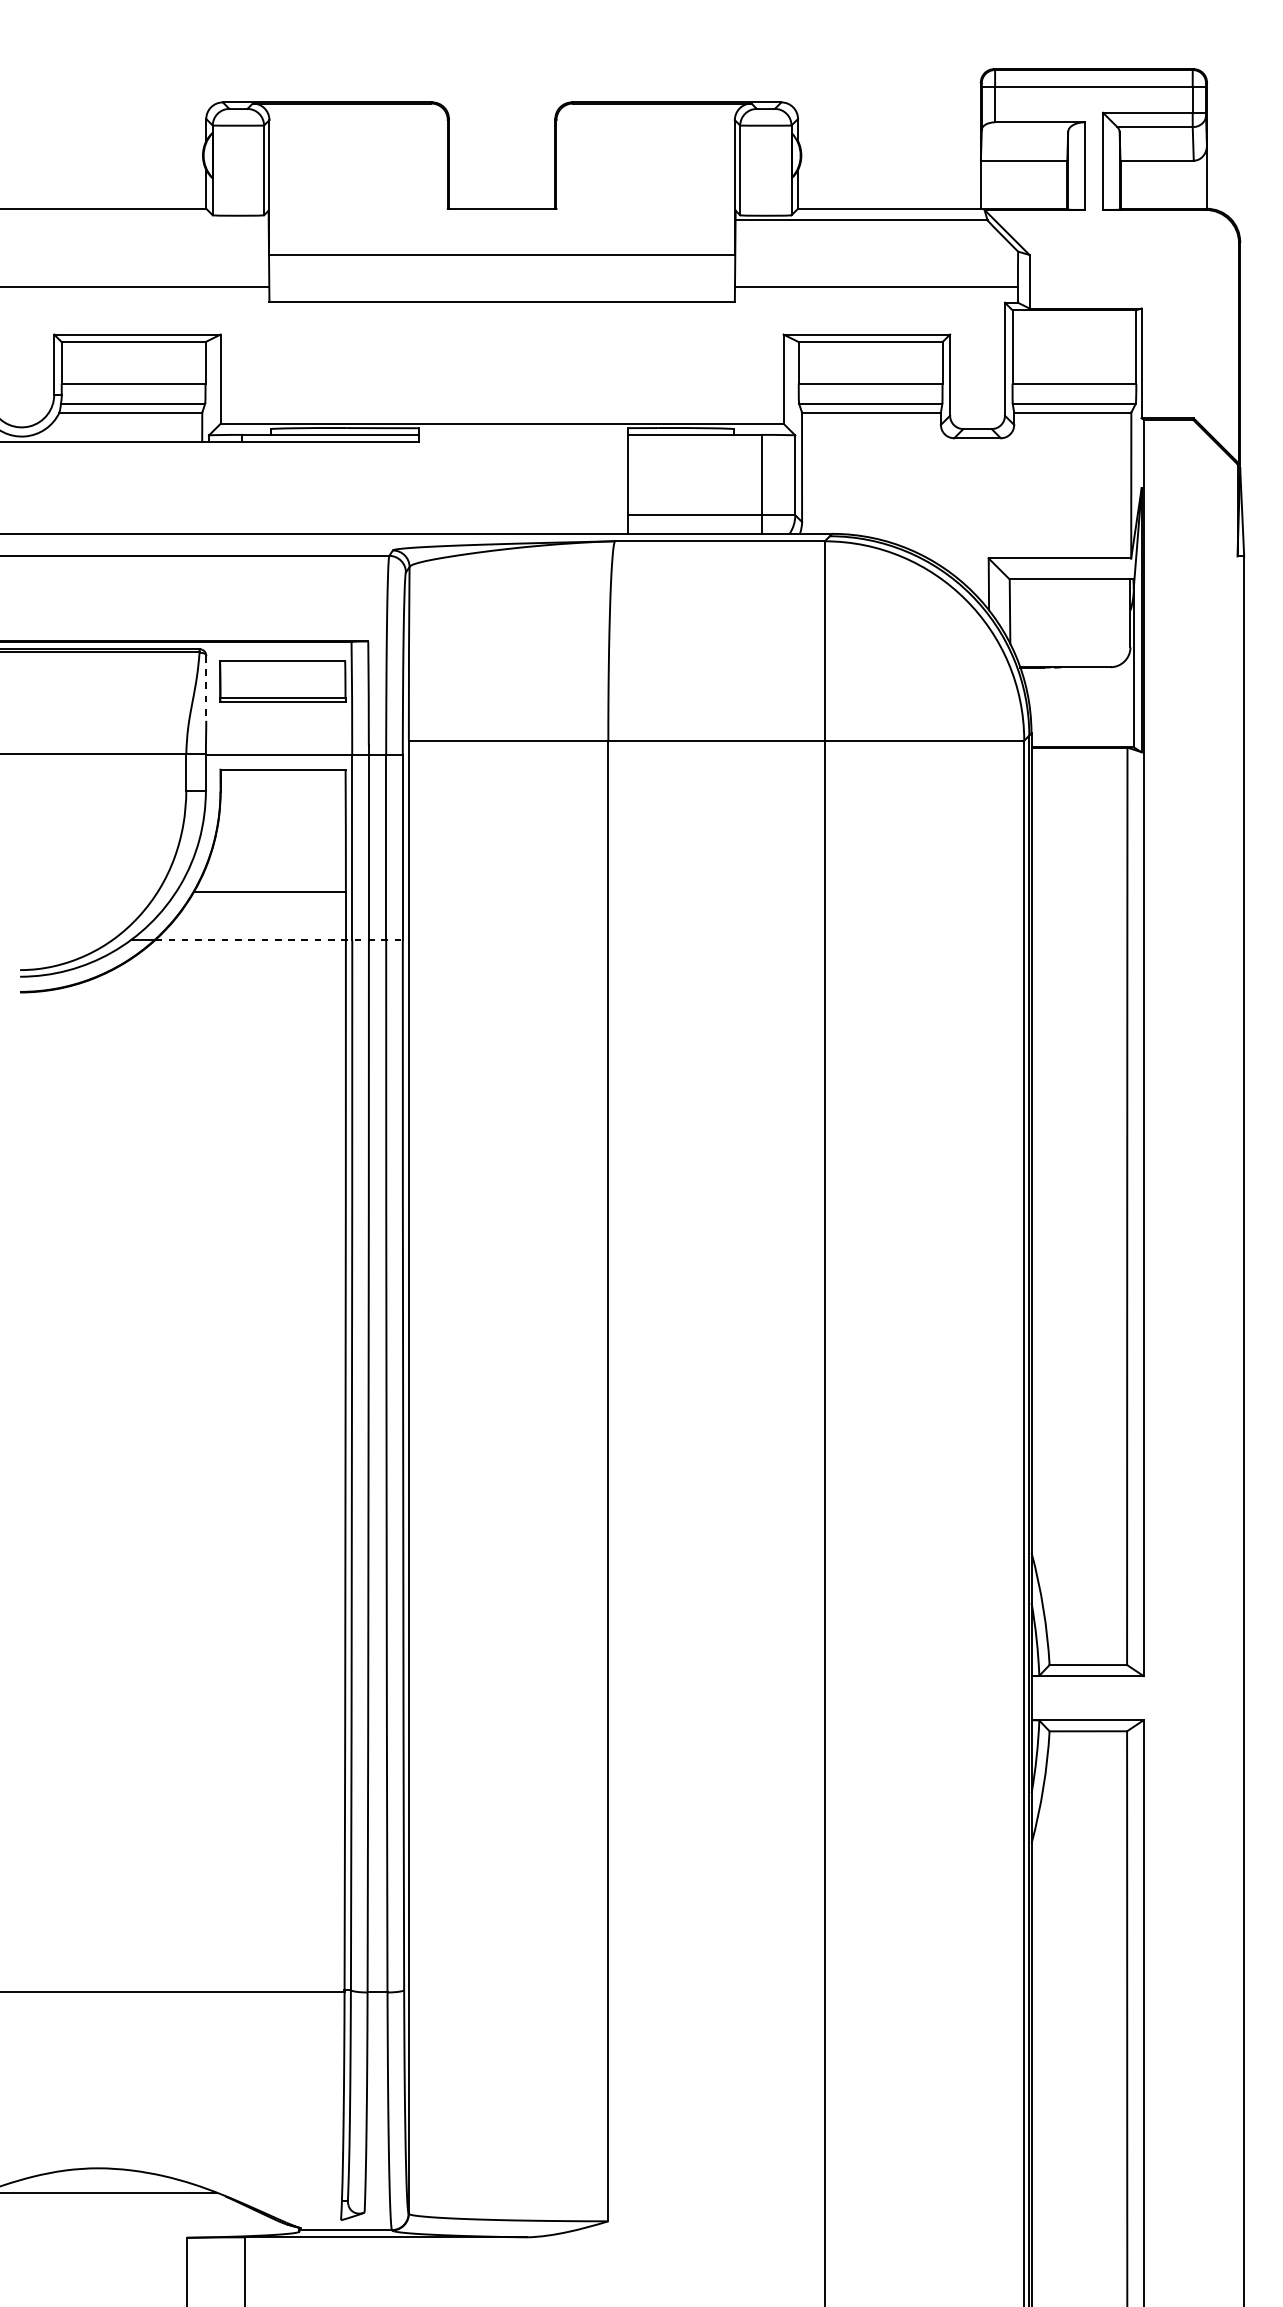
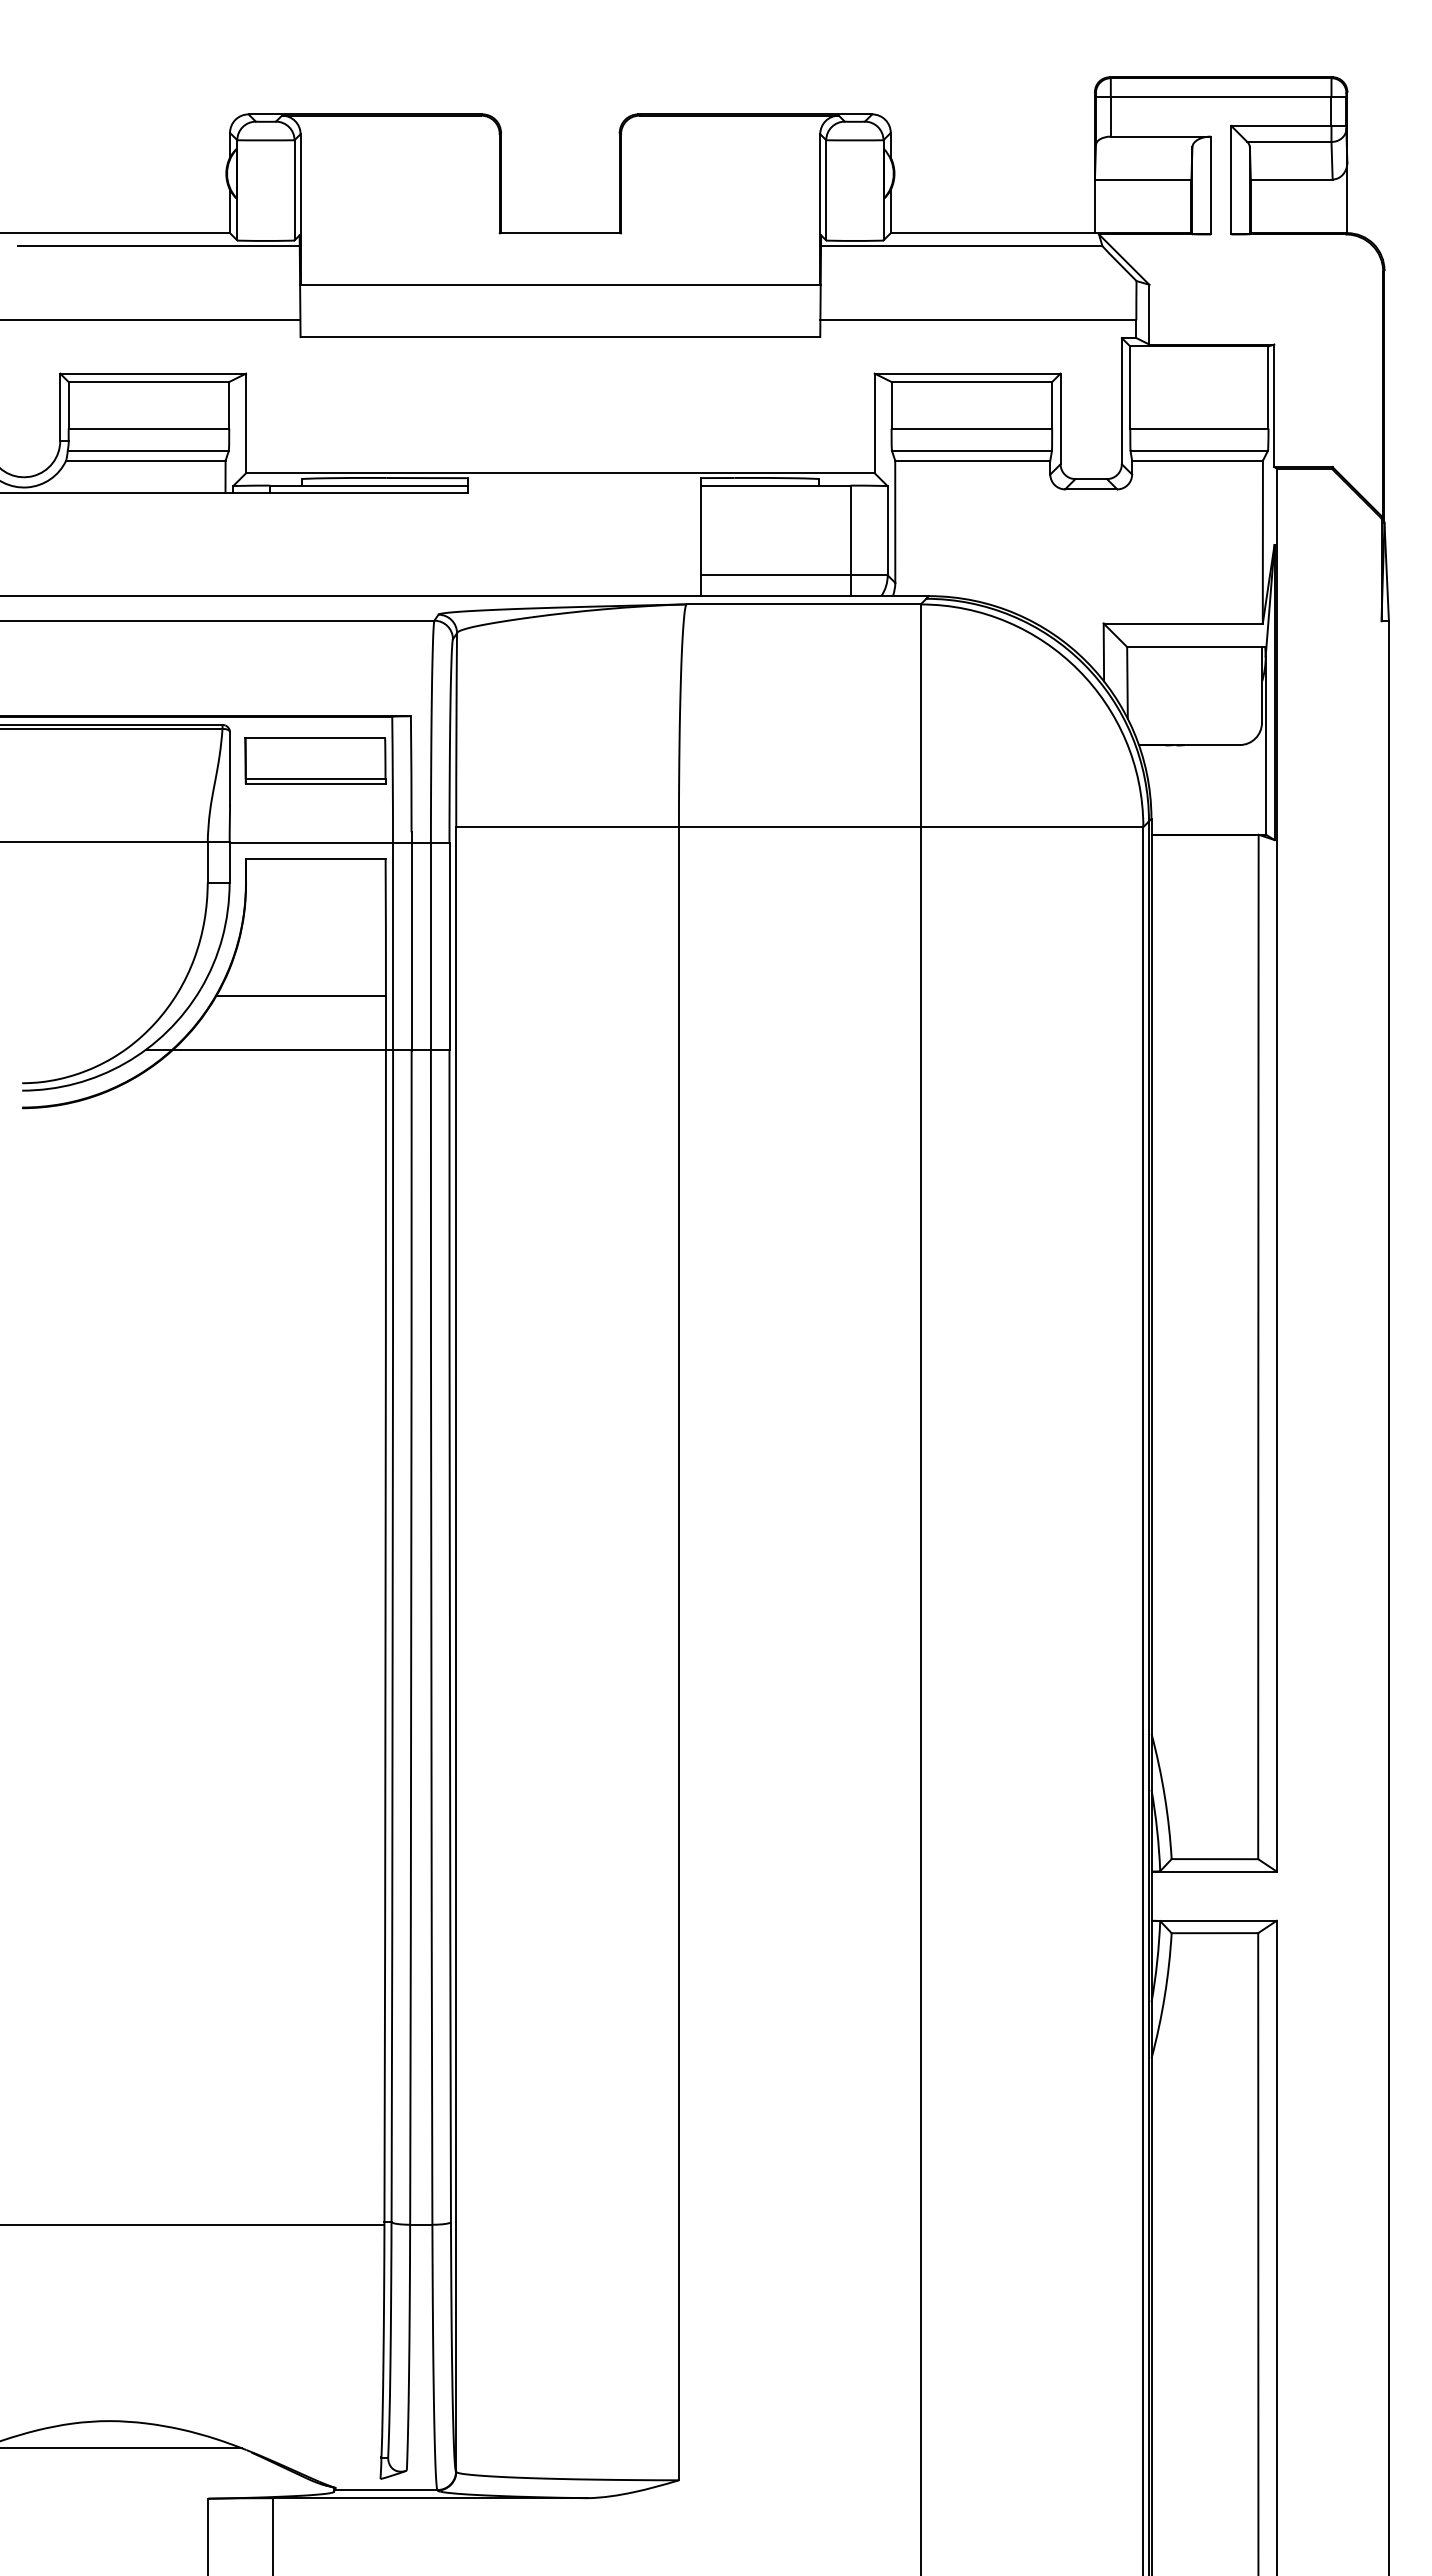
line: (142, 220) -> (158, 246), added
line: (206, 689) -> (230, 769), dashed -> solid
line: (279, 939) -> (311, 1049), dashed -> solid

